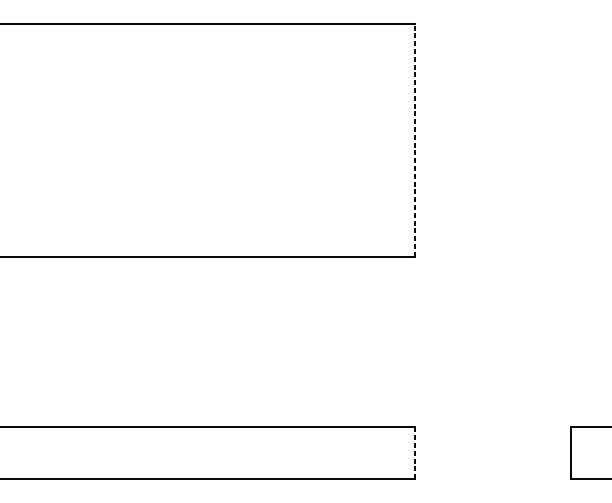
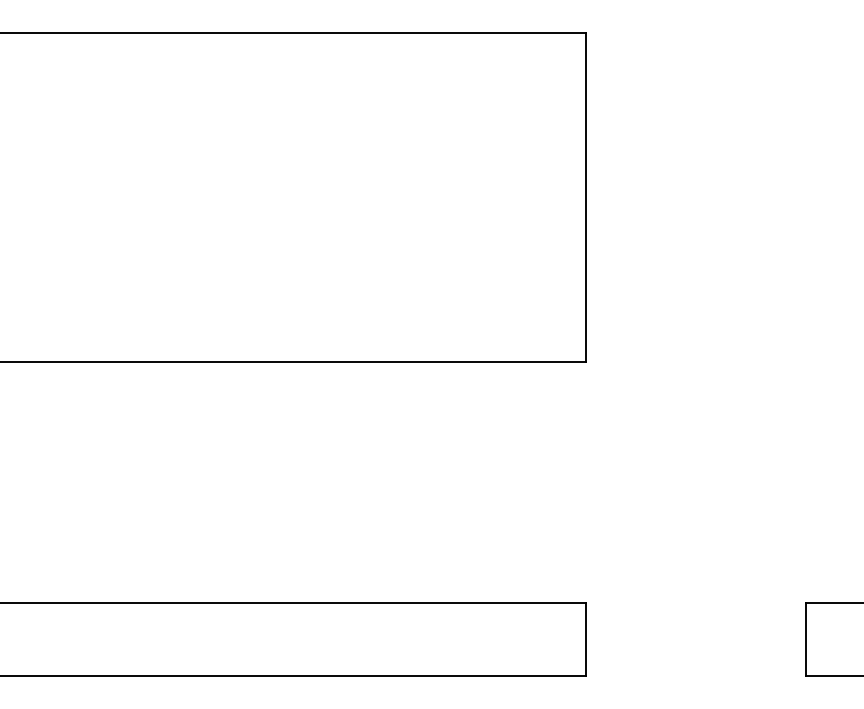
line: (414, 140) -> (585, 197), dashed -> solid
line: (414, 453) -> (585, 639), dashed -> solid

